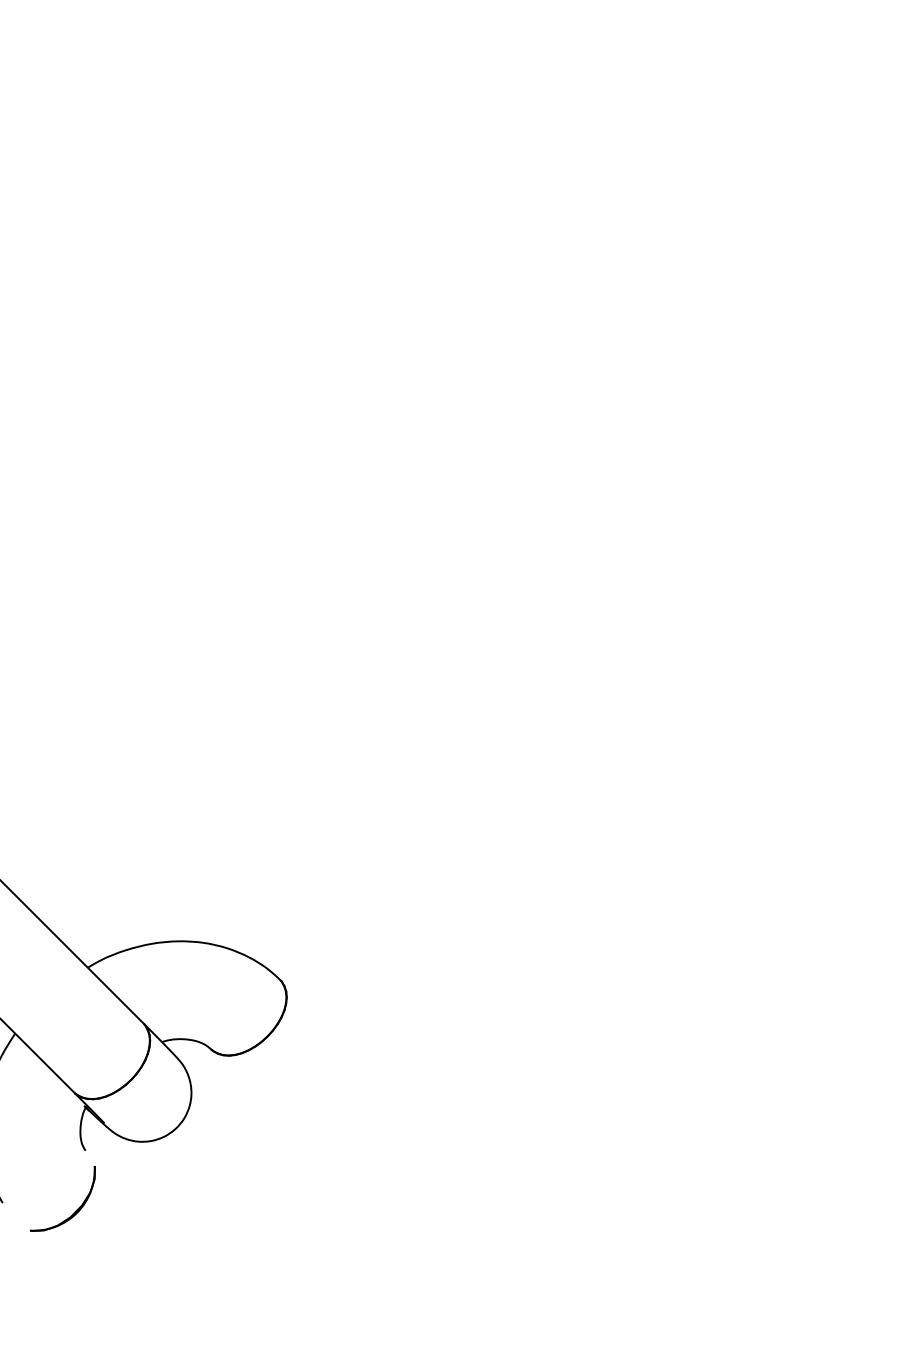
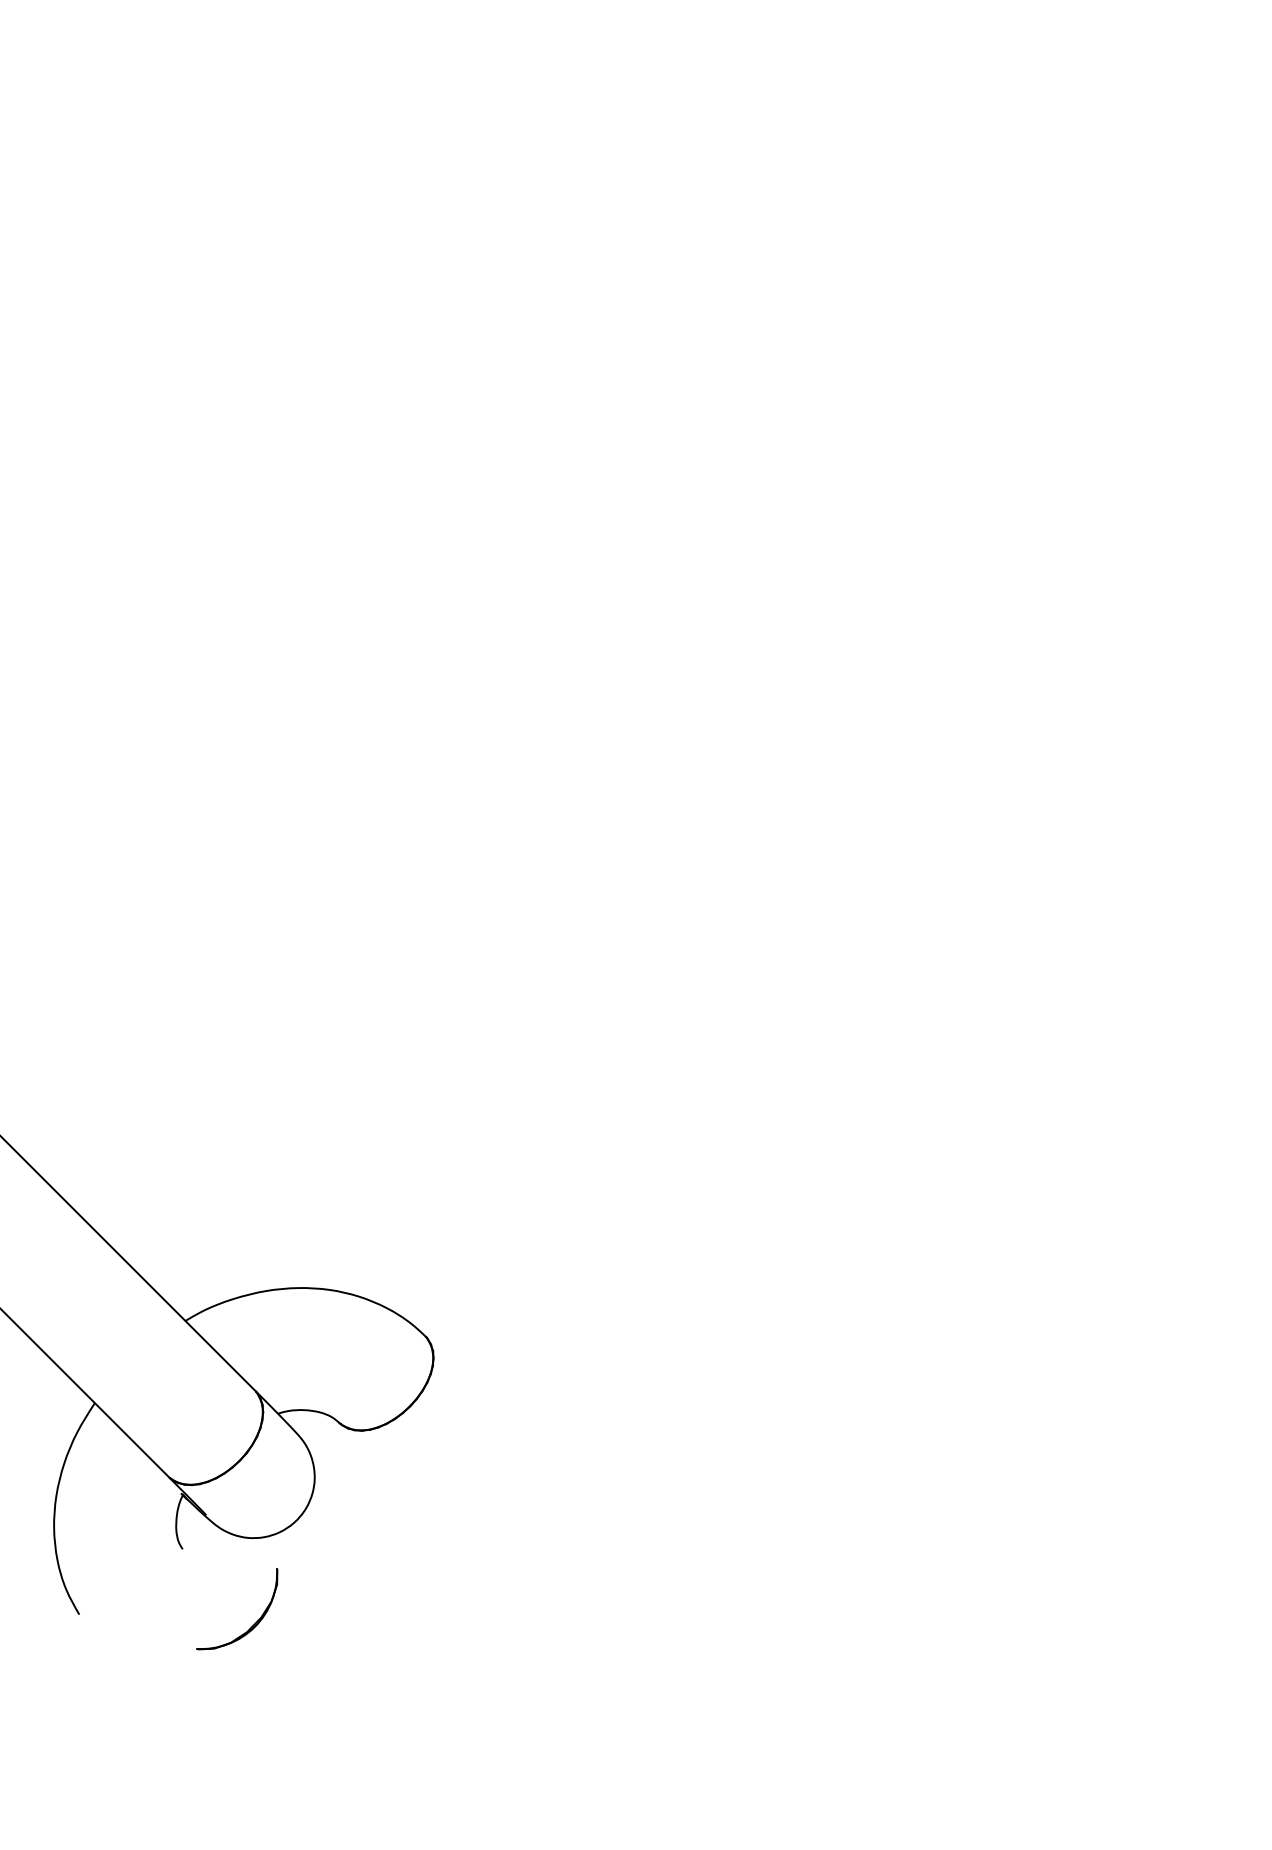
part: (75, 1211) -> (253, 1624), moved

